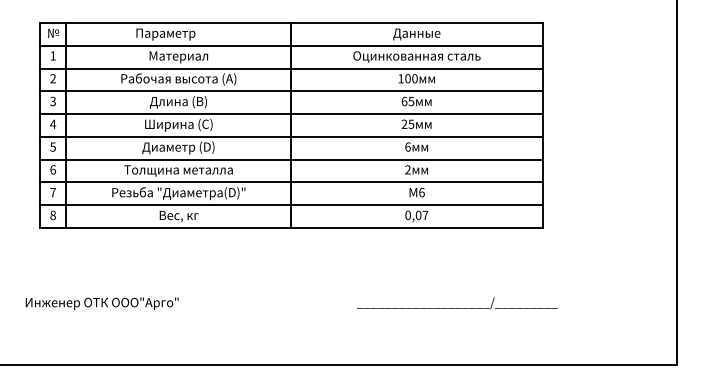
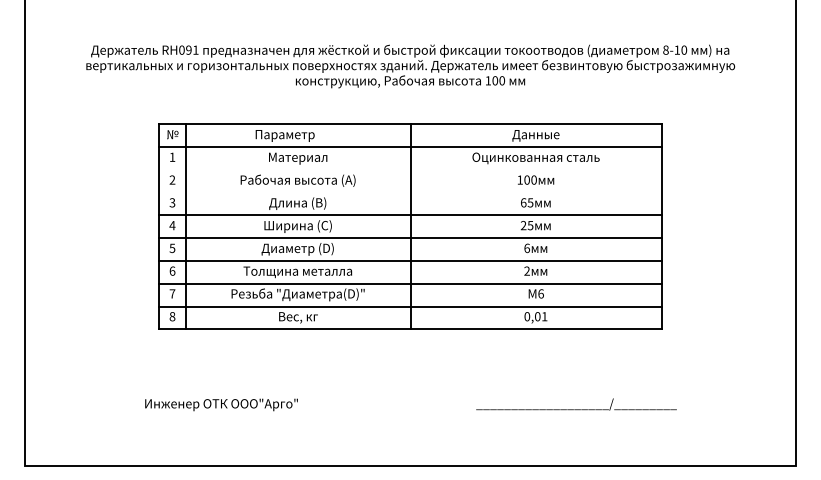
line: (291, 68) -> (410, 169), removed
line: (291, 91) -> (410, 192), removed
text: (425, 215) -> (544, 316), 0,07 -> 0,01

